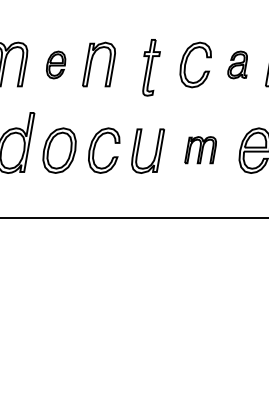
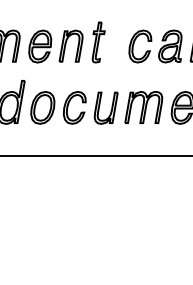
part: (56, 64) -> (40, 46), size x1.67
part: (237, 64) -> (170, 46), size x1.67
part: (151, 67) -> (98, 42), moved
part: (200, 150) -> (143, 107), size x1.67

